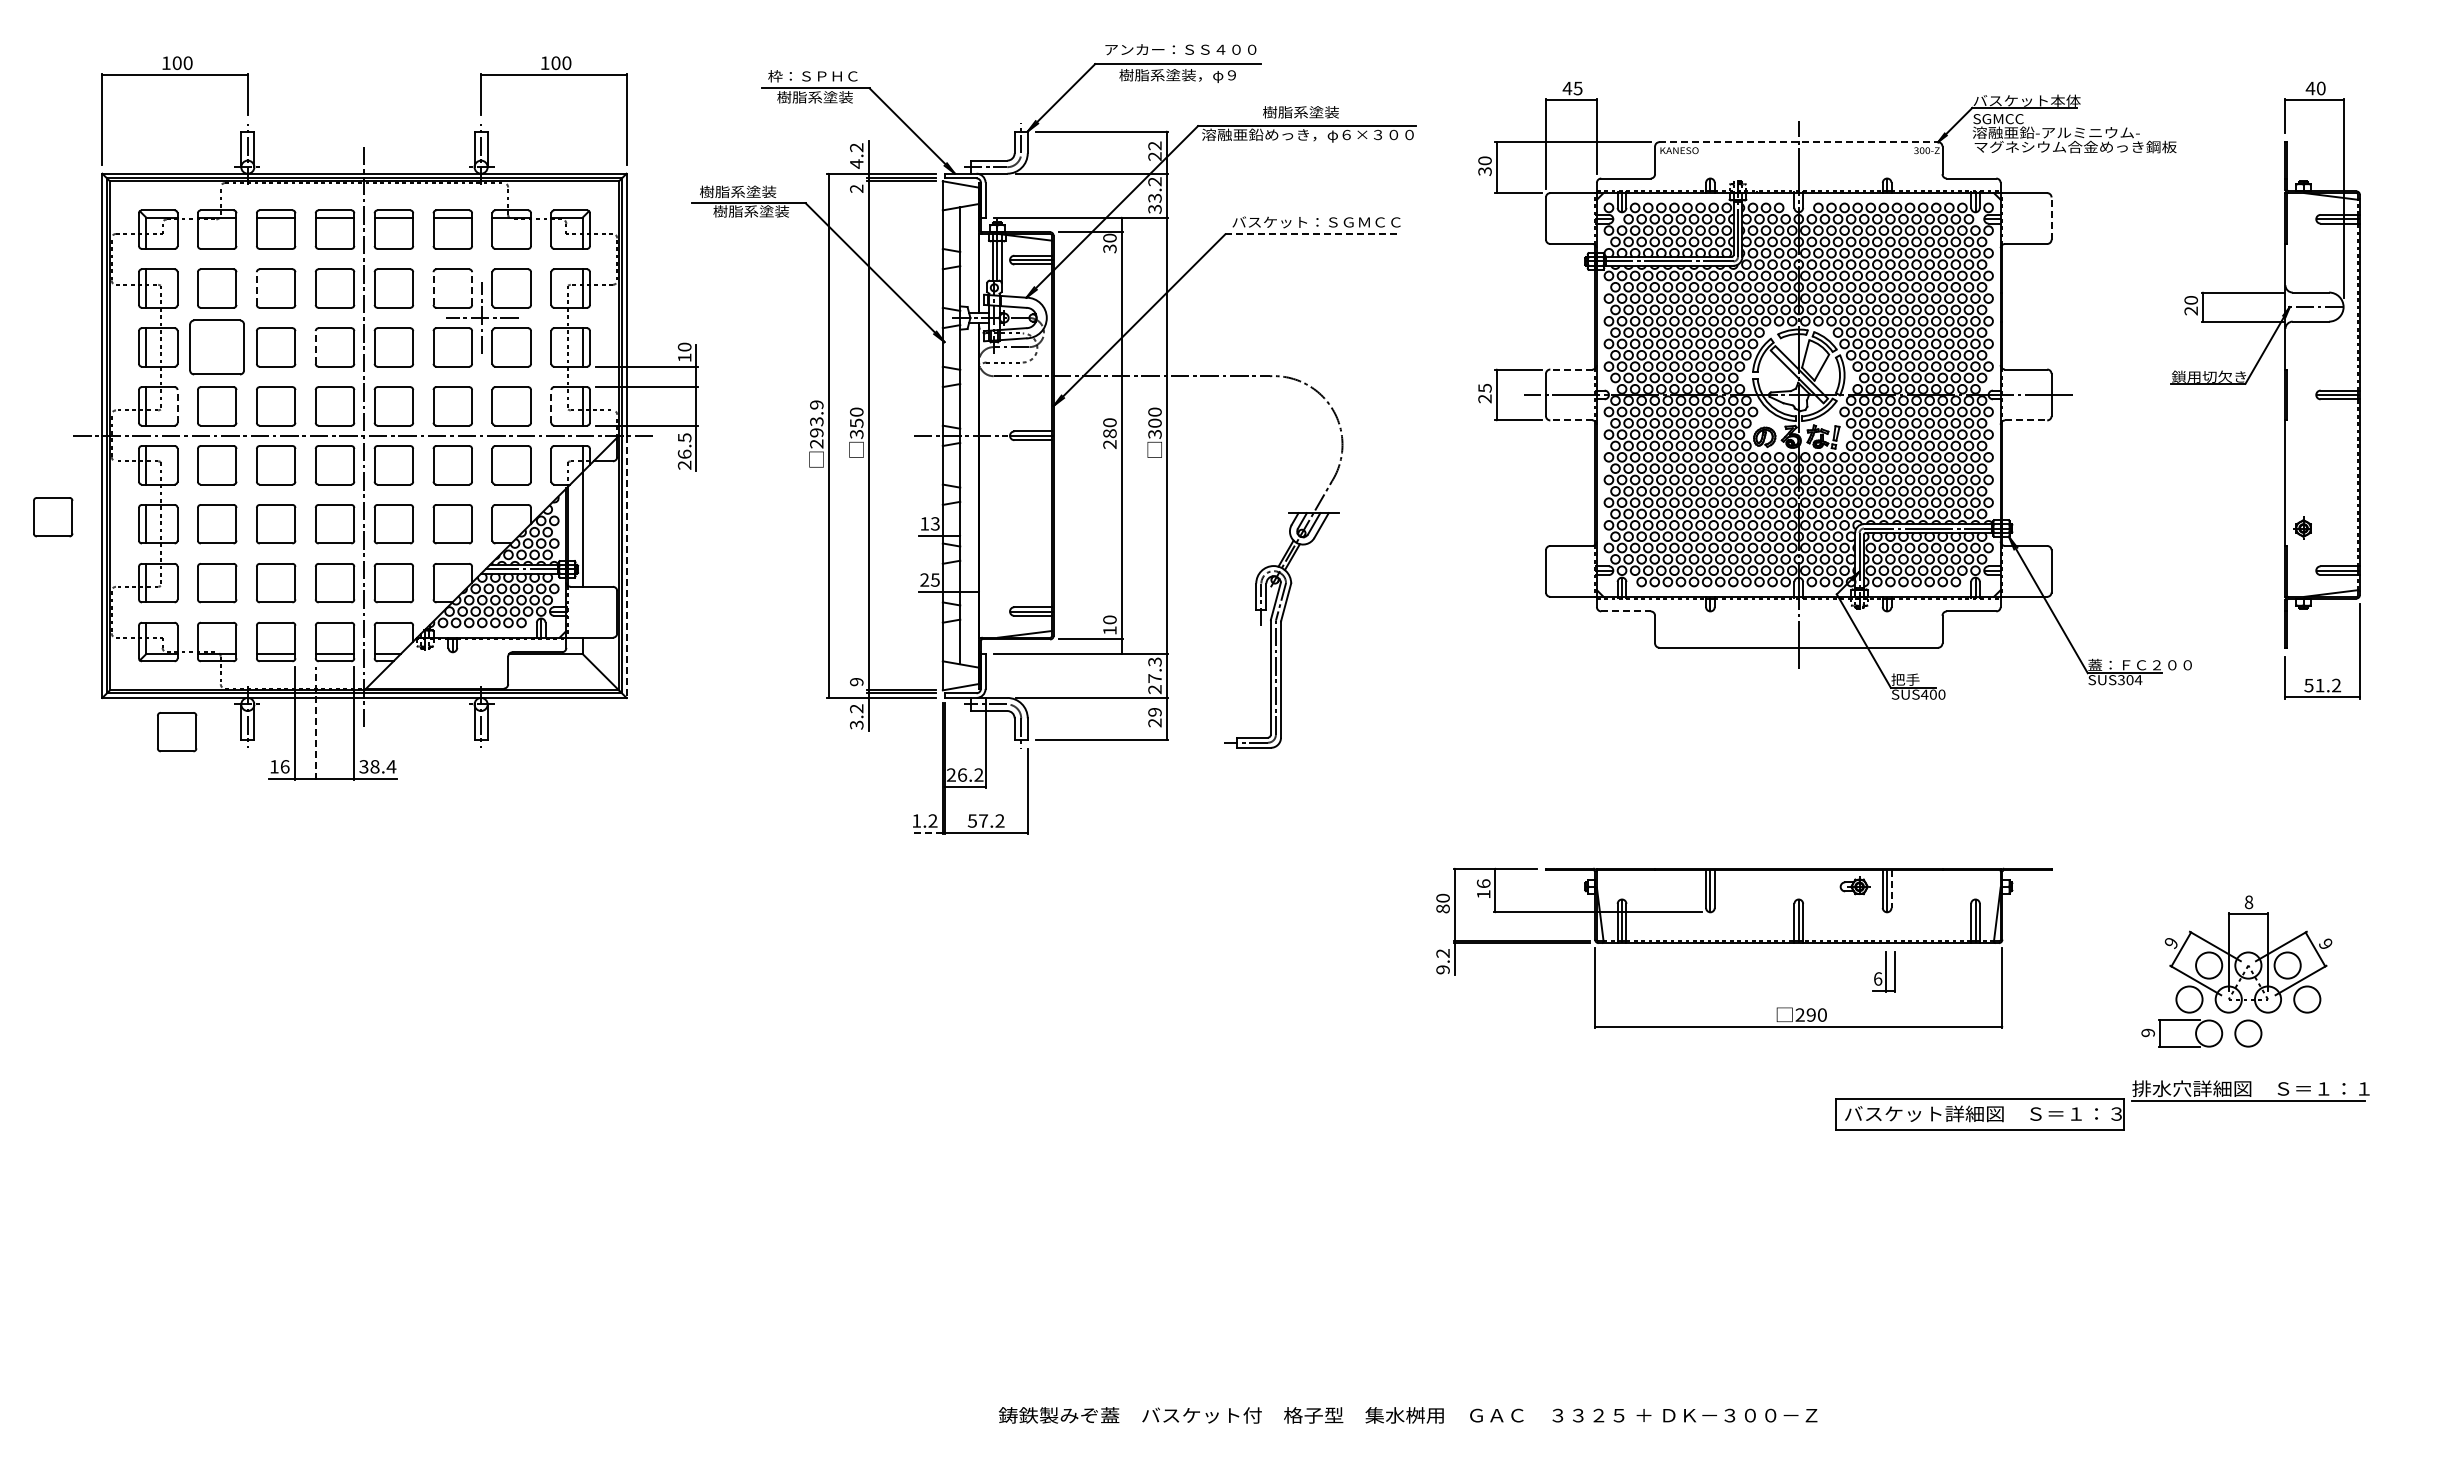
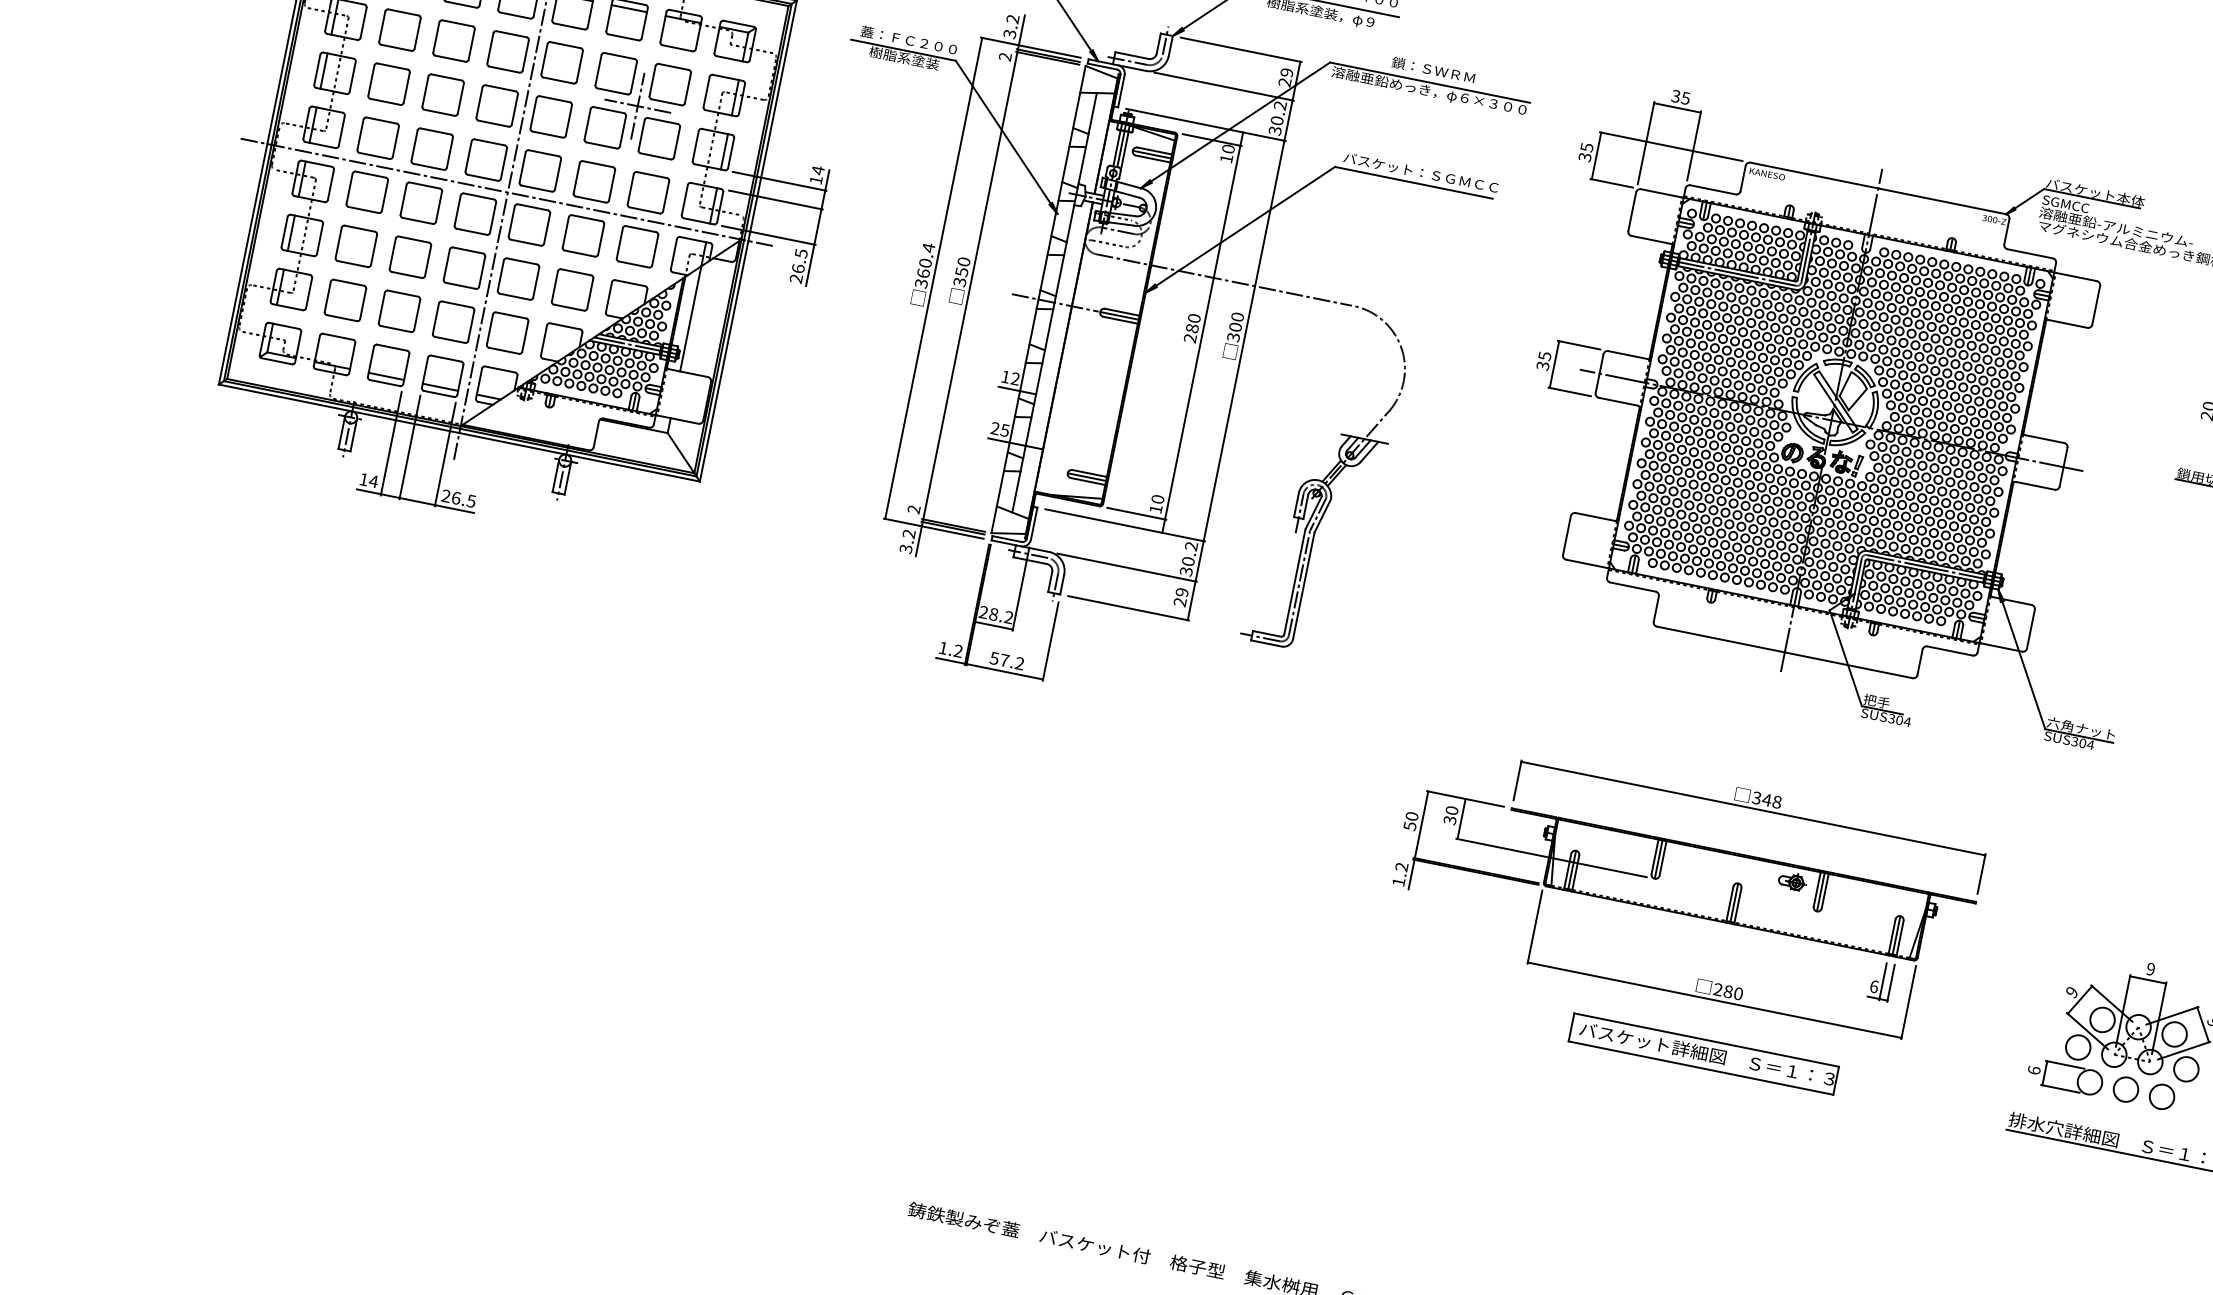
text: (1567, 88) -> (1676, 96), 45 -> 35
text: (1307, 112) -> (1433, 70), 樹脂系塗装 -> 鎖：ＳＷＲＭ
line: (1799, 142) -> (1878, 188), dashed -> solid
text: (1155, 145) -> (1287, 72), 22 -> 29
text: (1484, 160) -> (1586, 147), 30 -> 35
text: (856, 163) -> (1009, 33), 4.2 -> 3.2
text: (752, 191) -> (909, 40), 樹脂系塗装 -> 蓋：ＦＣ２００
text: (1154, 197) -> (1276, 120), 33.2 -> 30.2
line: (2051, 218) -> (2096, 305), dashed -> solid
line: (1311, 234) -> (1414, 183), dashed -> solid
text: (1109, 248) -> (1226, 158), 30 -> 10
line: (256, 288) -> (436, 37), dashed -> solid
line: (433, 288) -> (598, 70), dashed -> solid
line: (472, 288) -> (634, 77), dashed -> solid
line: (315, 346) -> (479, 101), dashed -> solid
text: (684, 346) -> (818, 169), 10 -> 14
part: (217, 347) -> (389, 84), size x0.71
line: (1570, 369) -> (1626, 354), dashed -> solid
text: (1485, 398) -> (1543, 365), 25 -> 35
line: (177, 405) -> (341, 130), dashed -> solid
line: (551, 405) -> (685, 199), dashed -> solid
line: (1570, 420) -> (1617, 401), dashed -> solid
line: (2026, 420) -> (2035, 485), dashed -> solid
text: (816, 424) -> (924, 265), 293.9 -> 360.4
part: (53, 517) -> (207, 209), removed
text: (935, 523) -> (1015, 378), 13 -> 12
line: (626, 567) -> (723, 361), dashed -> solid
line: (1625, 611) -> (1632, 587), dashed -> solid
text: (2139, 664) -> (2094, 730), 蓋：ＦＣ２００ -> 六角ナット
text: (1154, 675) -> (1188, 558), 27.3 -> 30.2
text: (856, 682) -> (913, 509), 9 -> 2
text: (1932, 694) -> (1898, 720), SUS400 -> SUS304
line: (315, 722) -> (409, 446), dashed -> solid
part: (177, 732) -> (281, 430), removed
text: (284, 766) -> (373, 481), 16 -> 14
text: (377, 766) -> (458, 498), 38.4 -> 26.5
text: (962, 774) -> (993, 613), 26.2 -> 28.2
part: (1798, 818) -> (1752, 809), added
line: (927, 832) -> (951, 660), dashed -> solid
text: (1483, 888) -> (1450, 814), 16 -> 30
line: (1891, 889) -> (1825, 891), dashed -> solid
text: (2248, 902) -> (2150, 969), 8 -> 9
text: (1442, 908) -> (1409, 825), 80 -> 50
text: (1442, 969) -> (1398, 881), 9.2 -> 1.2
part: (1883, 971) -> (1880, 980), moved
text: (1810, 1014) -> (1727, 991), 290 -> 280
text: (2147, 1032) -> (2033, 1069), 9 -> 6
circle: (2287, 1033) -> (2161, 1096), added
part: (1979, 1114) -> (1703, 1054), moved

